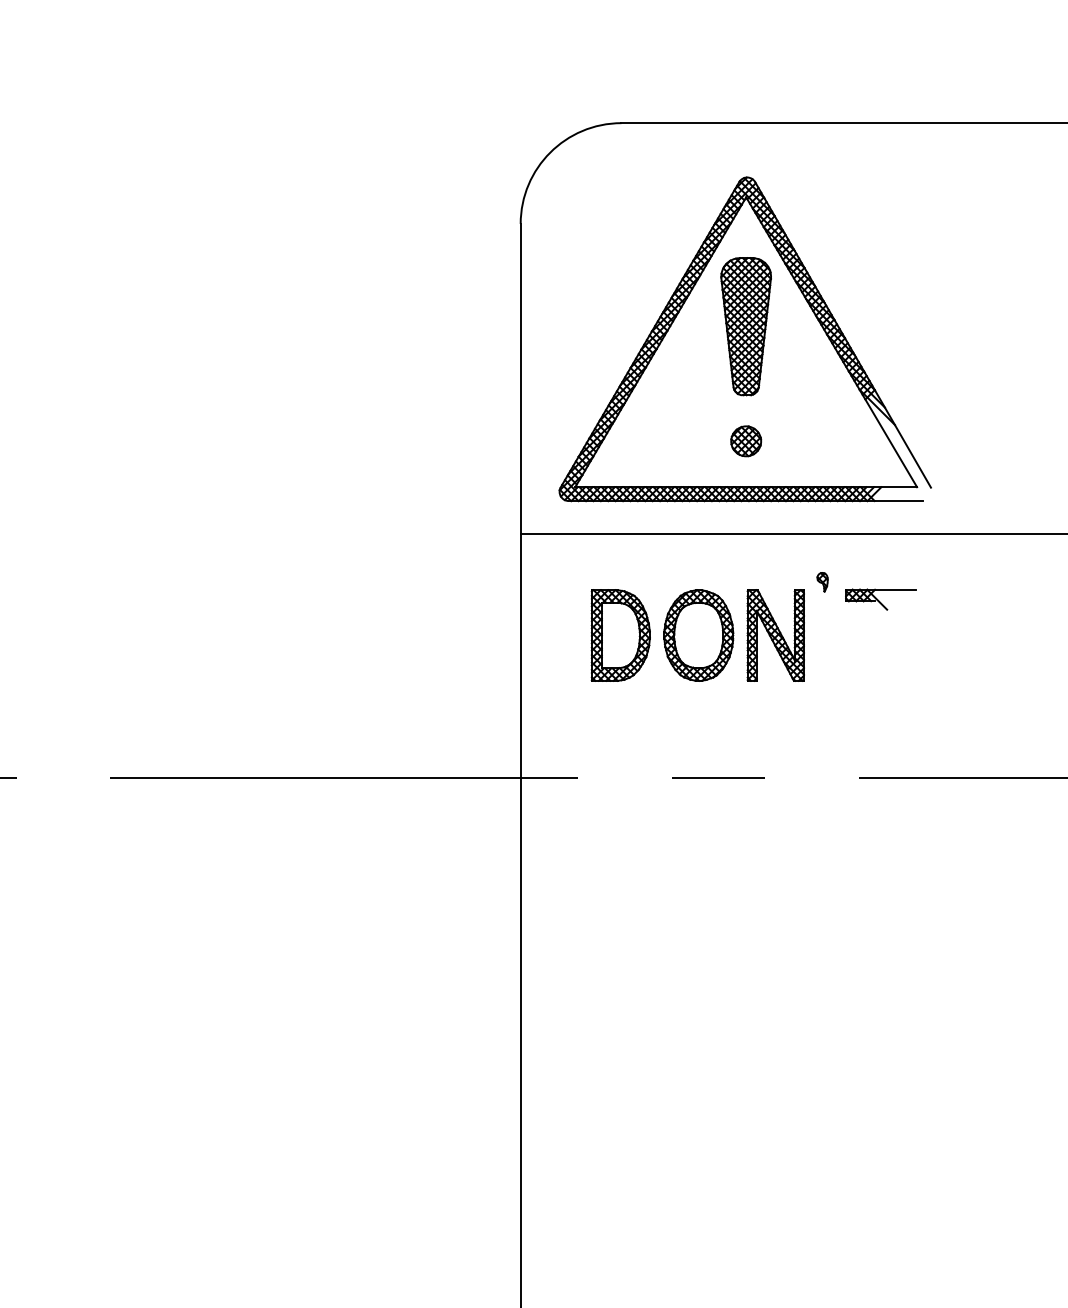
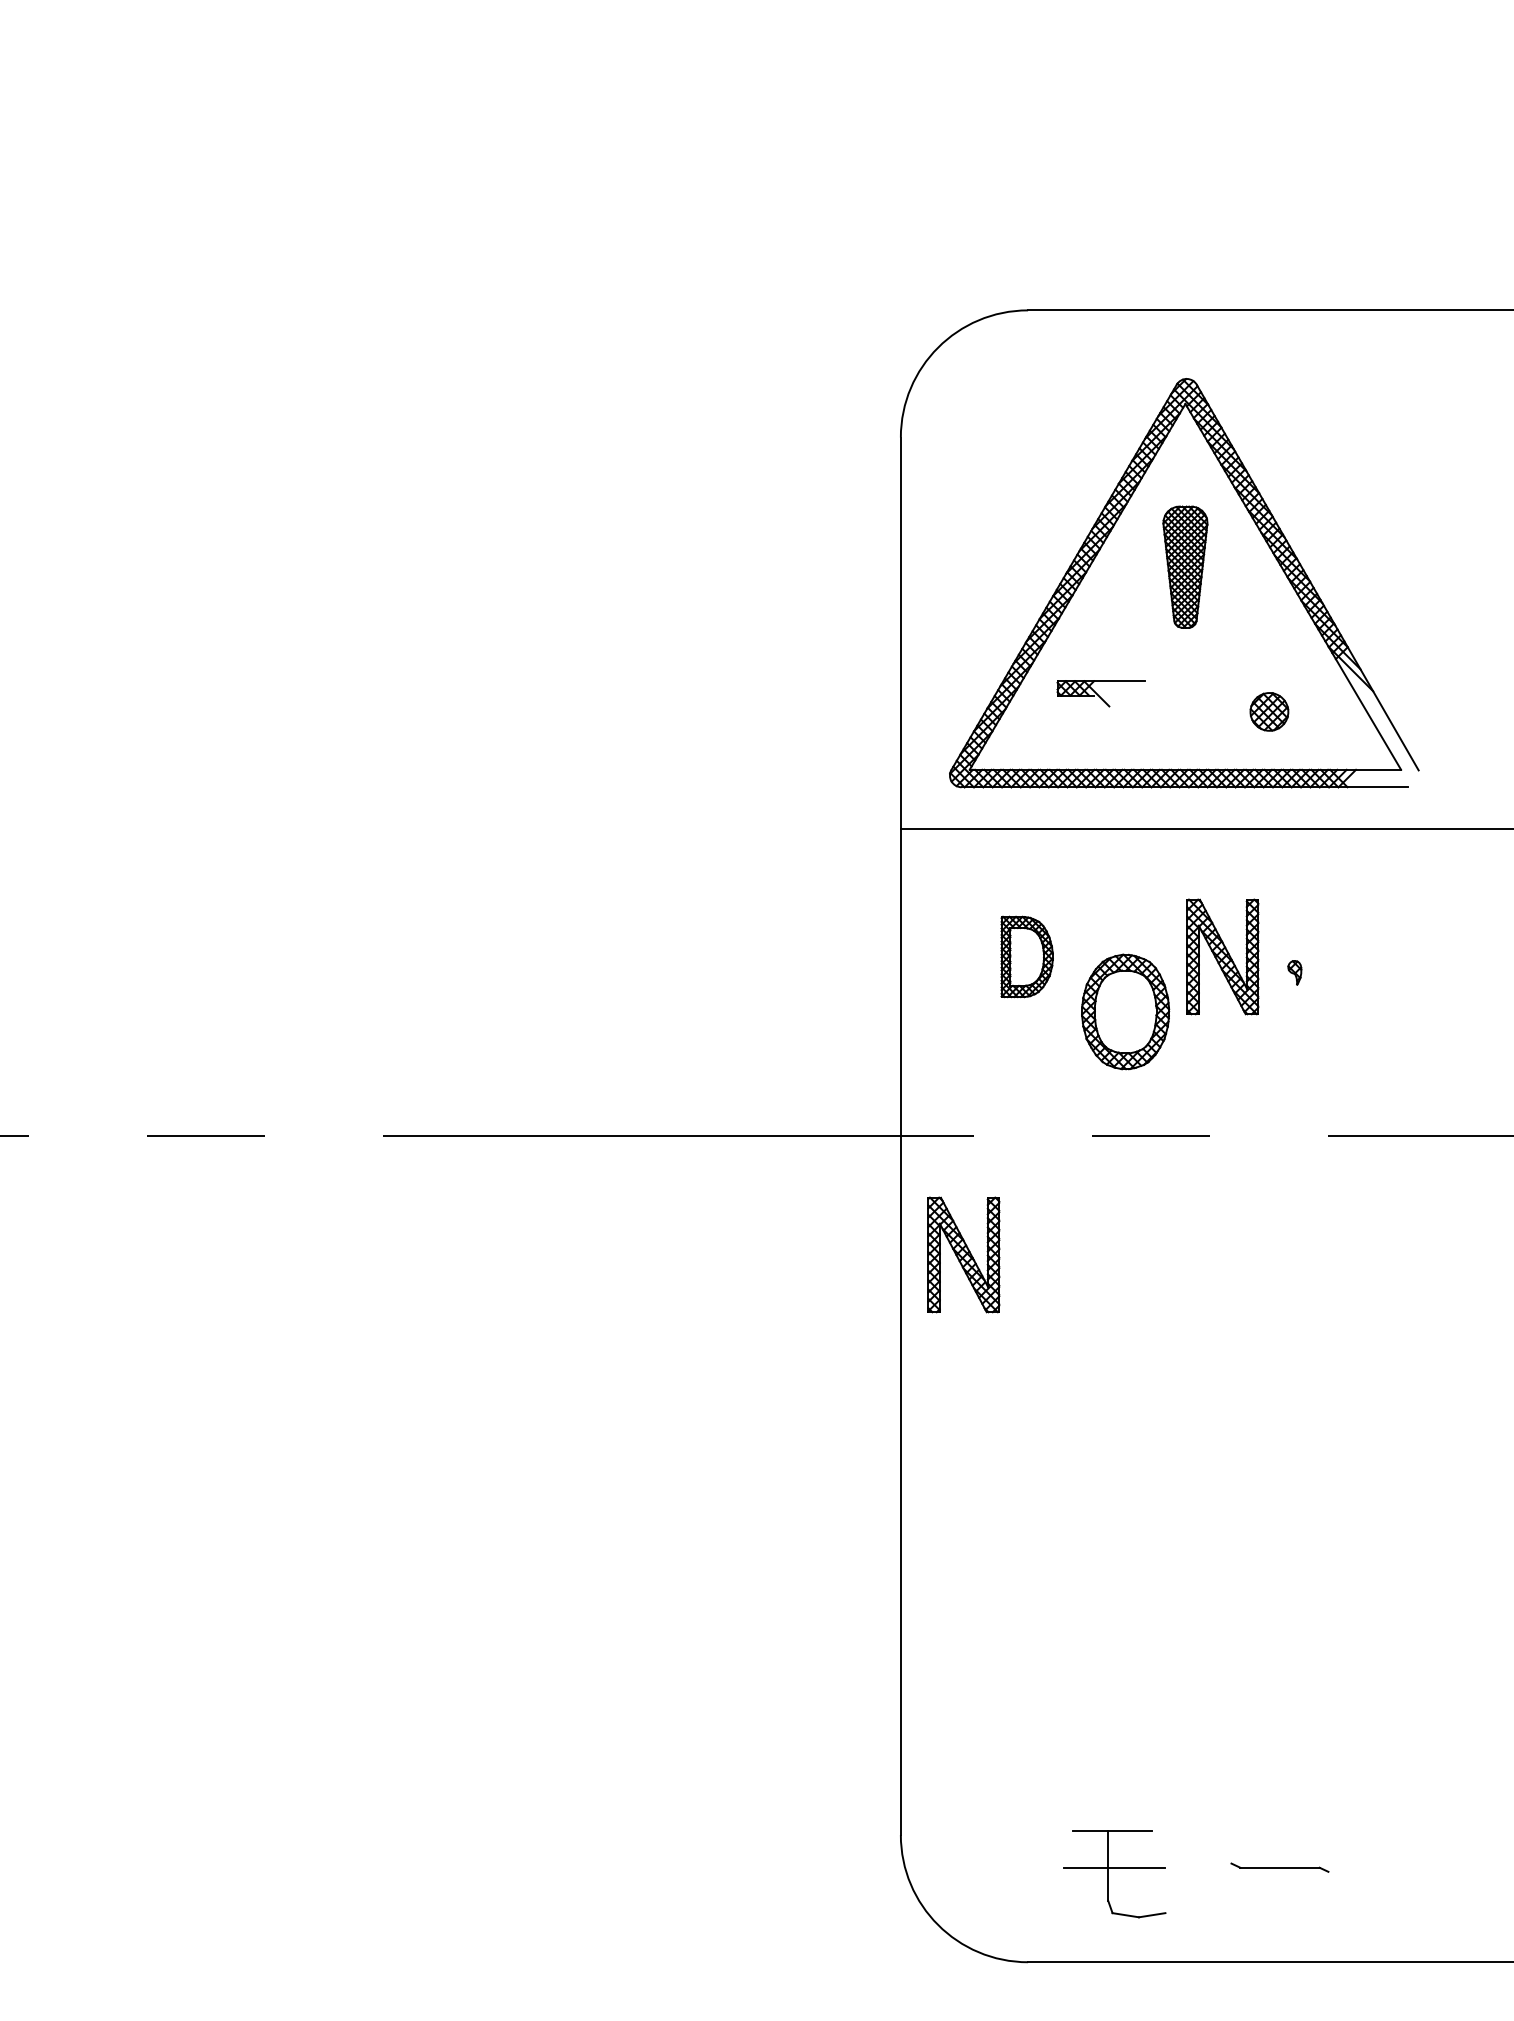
part: (746, 326) -> (1185, 566), size x0.7
part: (746, 441) -> (1269, 711), moved
part: (822, 582) -> (1294, 972), moved
part: (880, 599) -> (1100, 693), moved
part: (620, 635) -> (1026, 956), size x0.7
part: (698, 635) -> (1125, 1011), moved
part: (570, 871) -> (963, 1254), added

